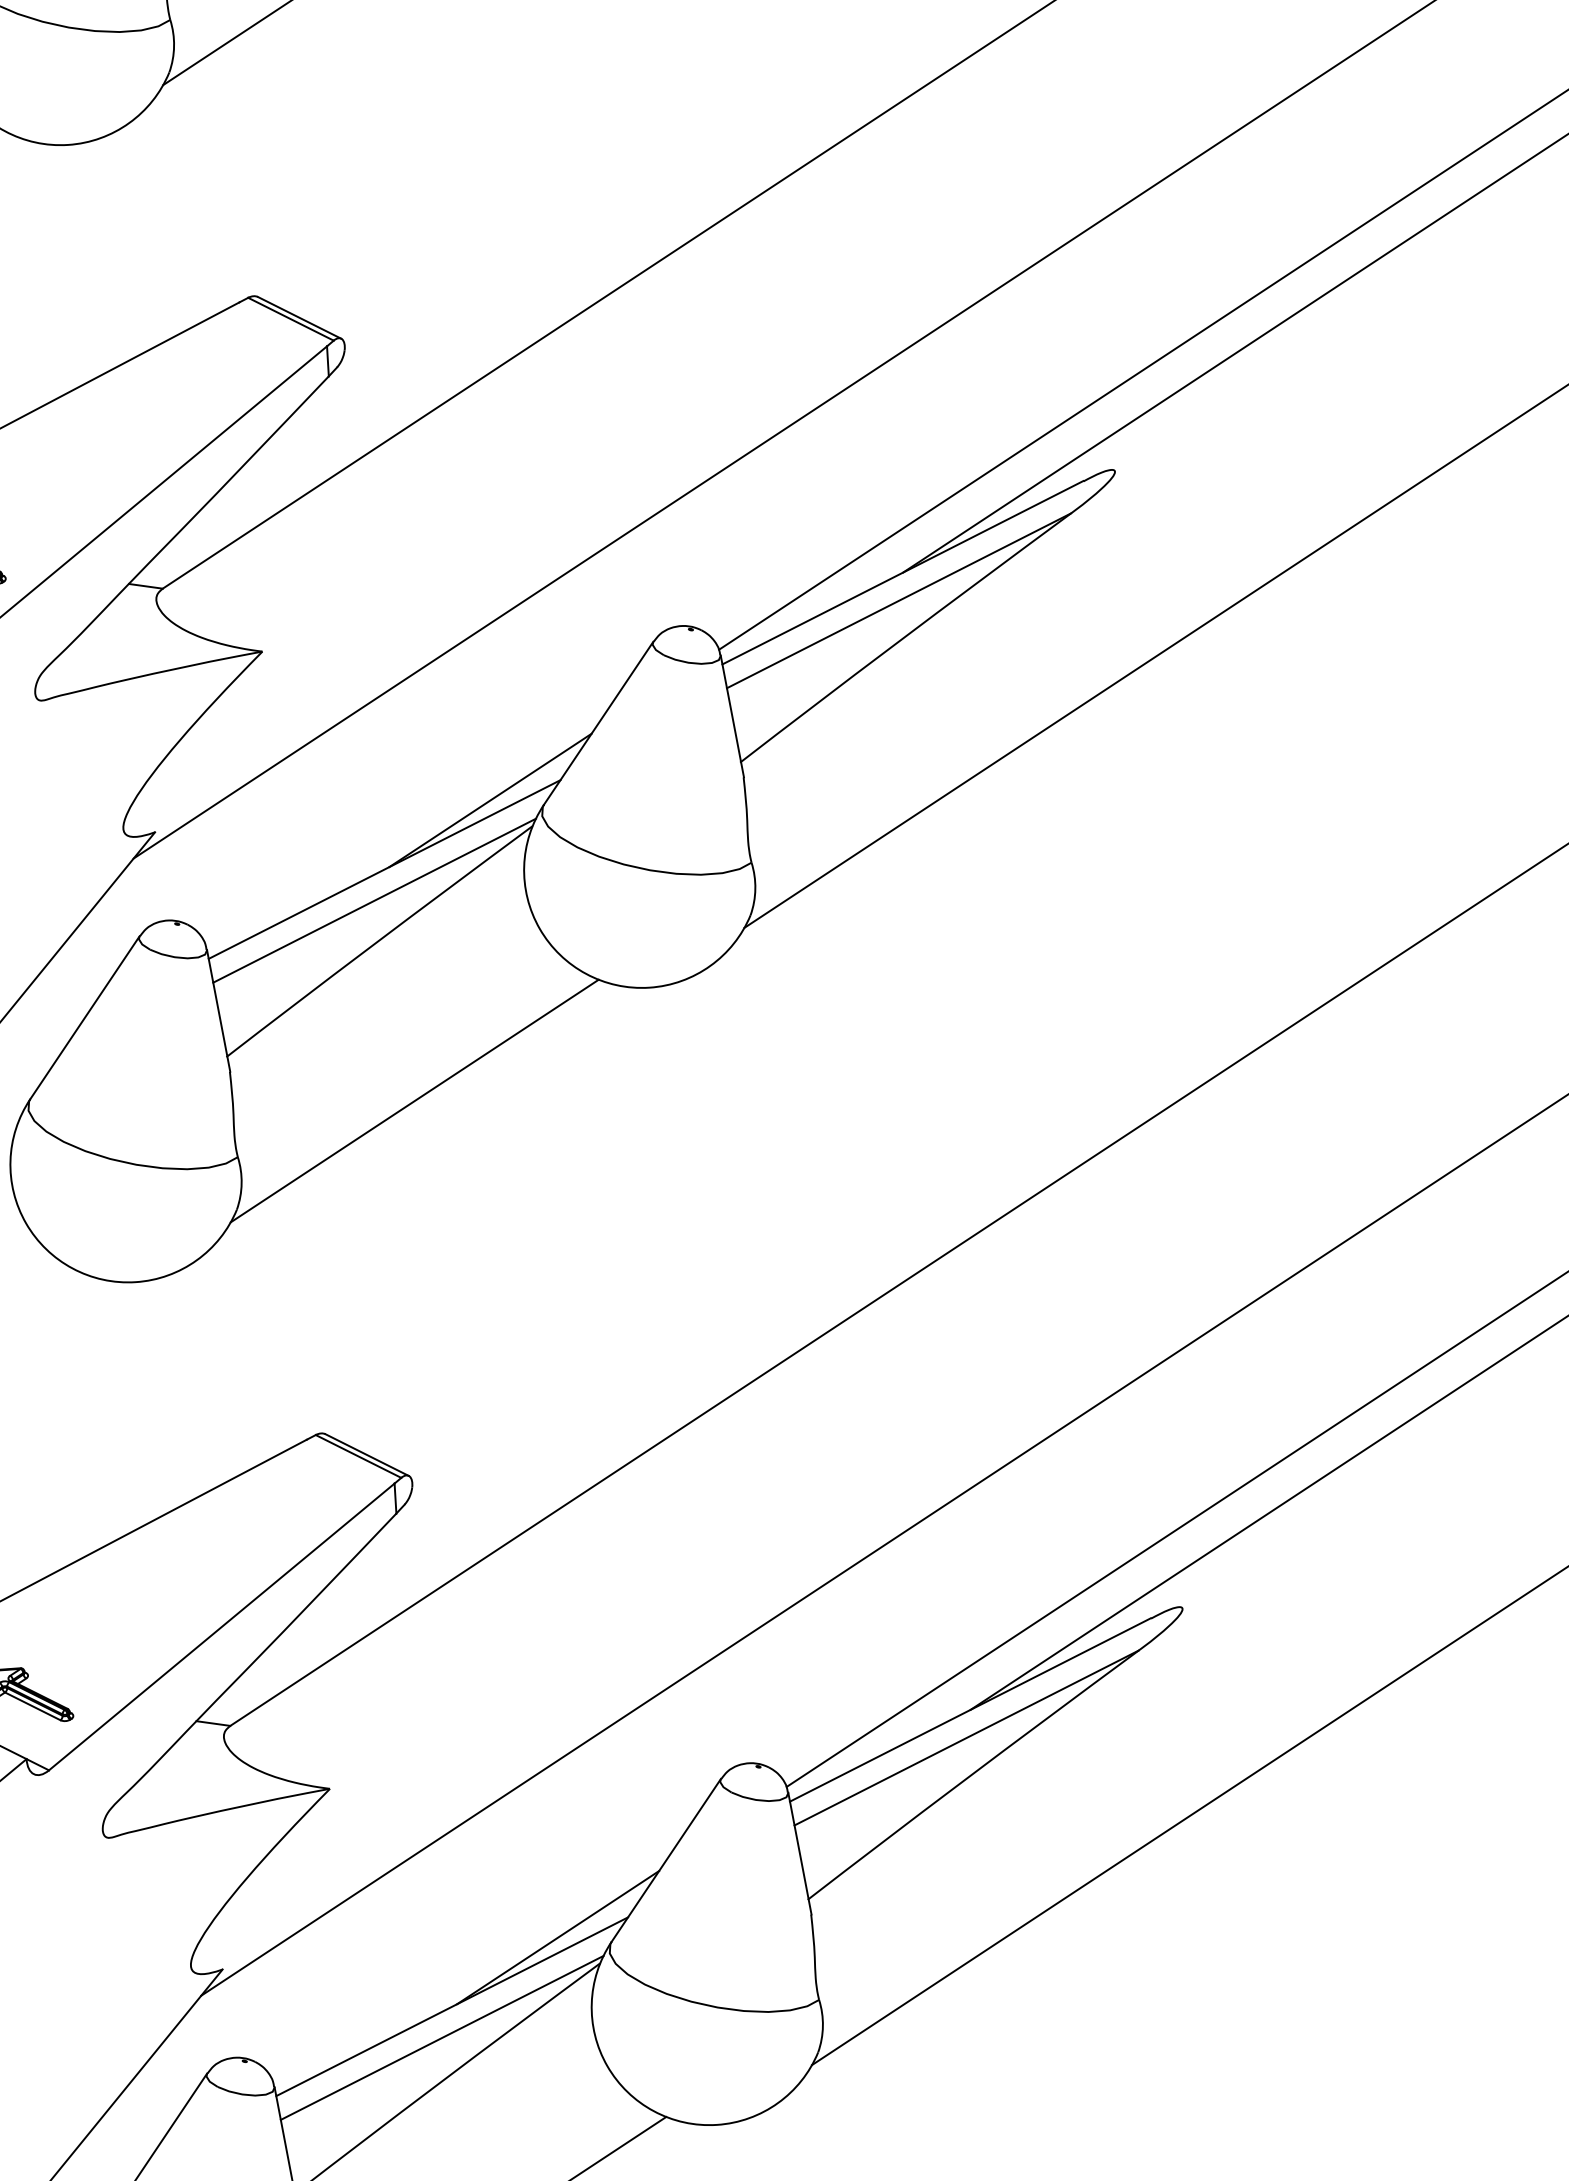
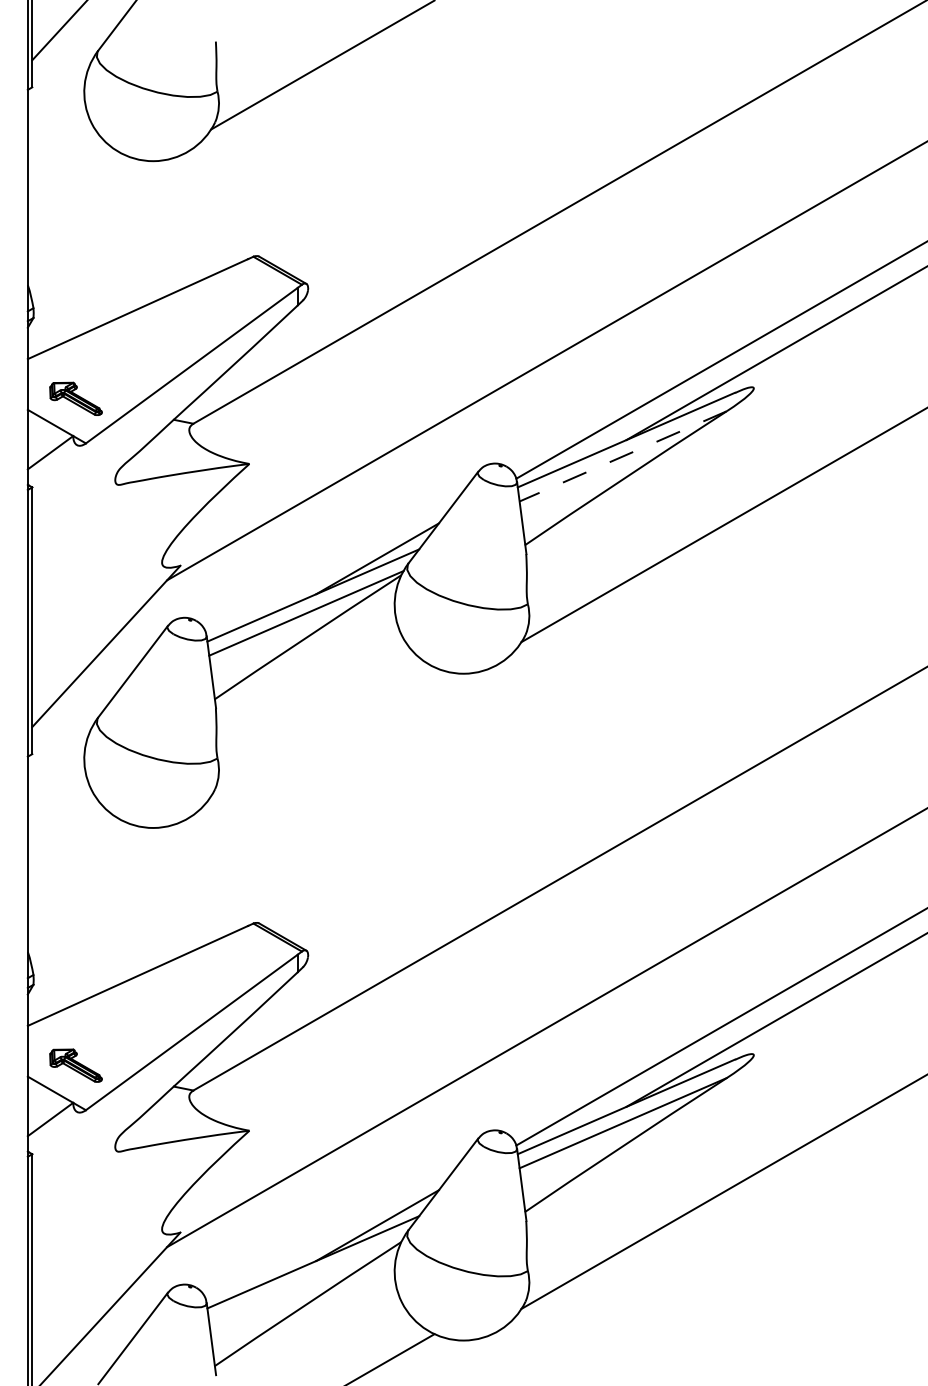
line: (899, 600) -> (623, 456), solid -> dashed
line: (414, 1100) -> (322, 731), removed
line: (442, 2036) -> (306, 1279), removed

